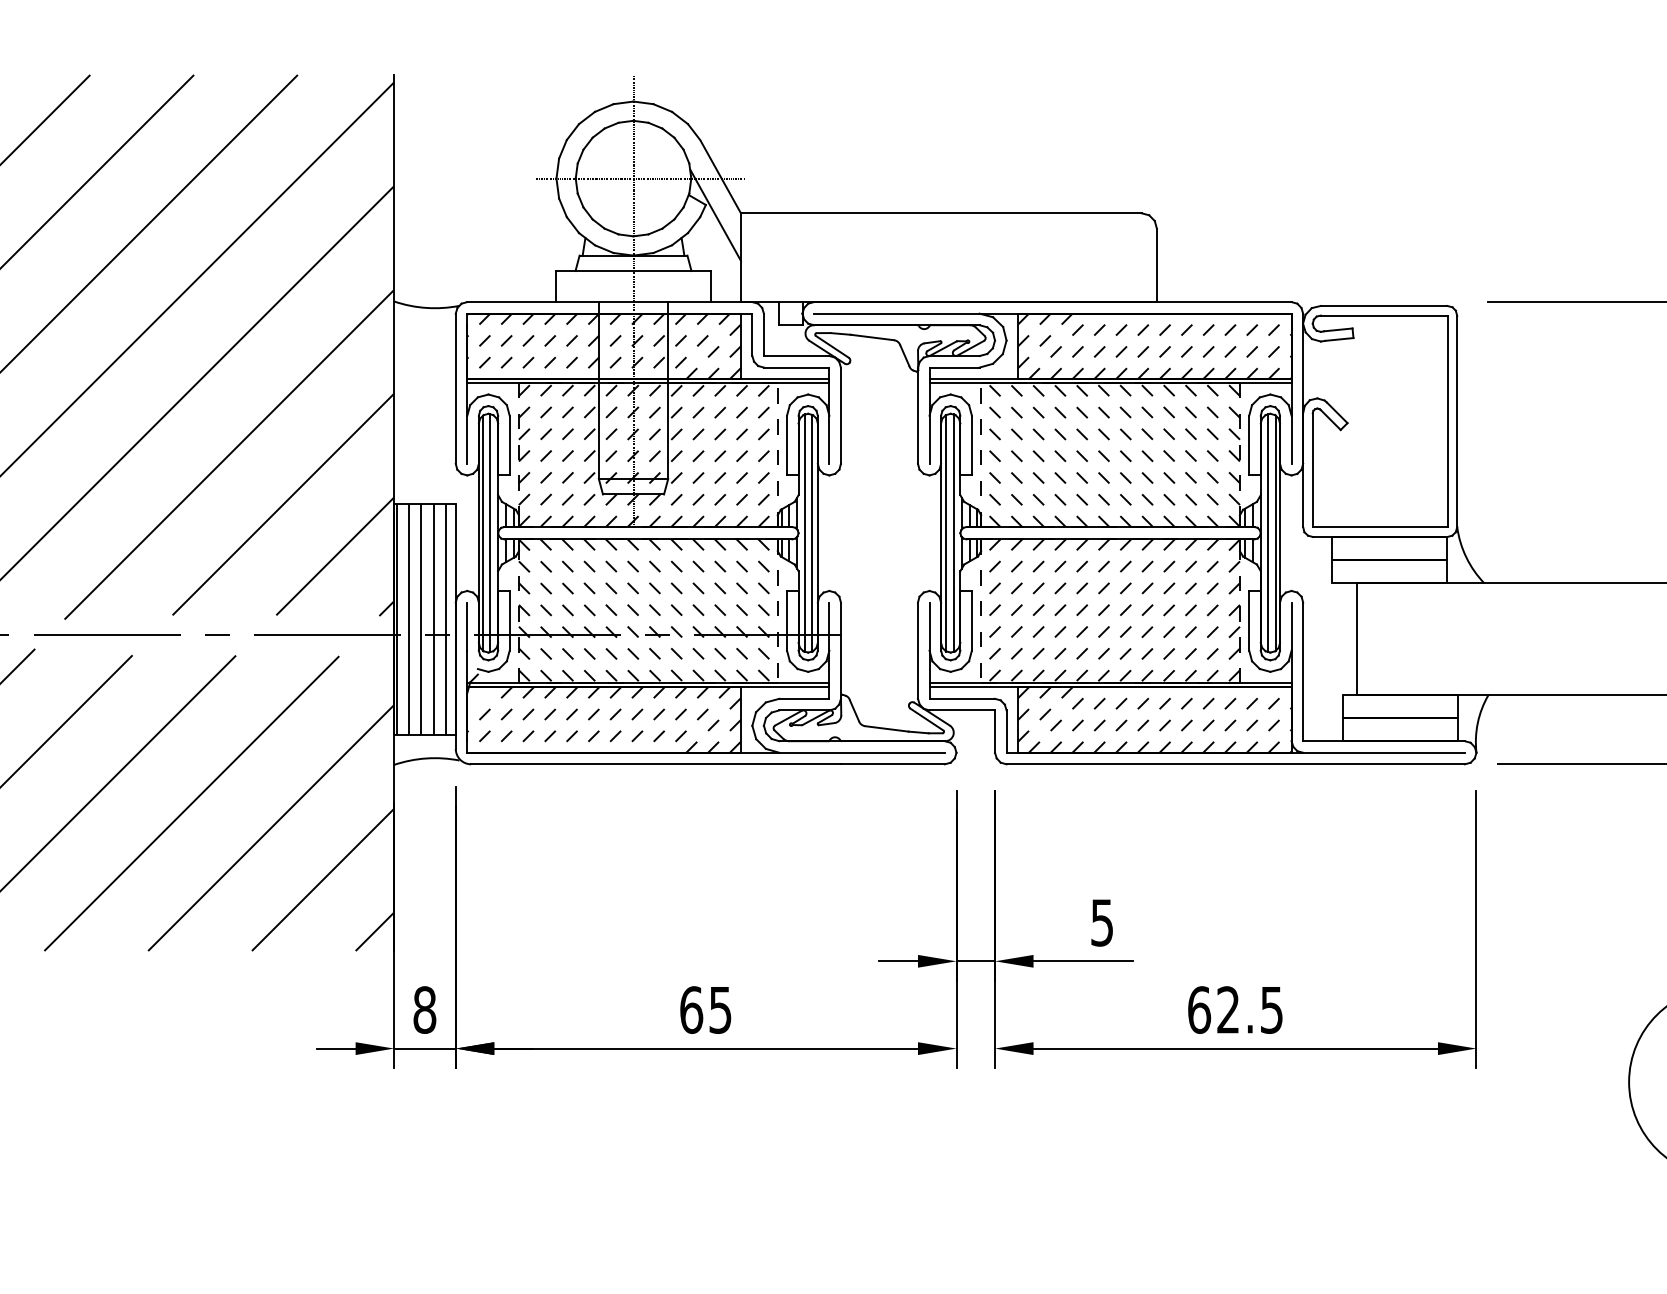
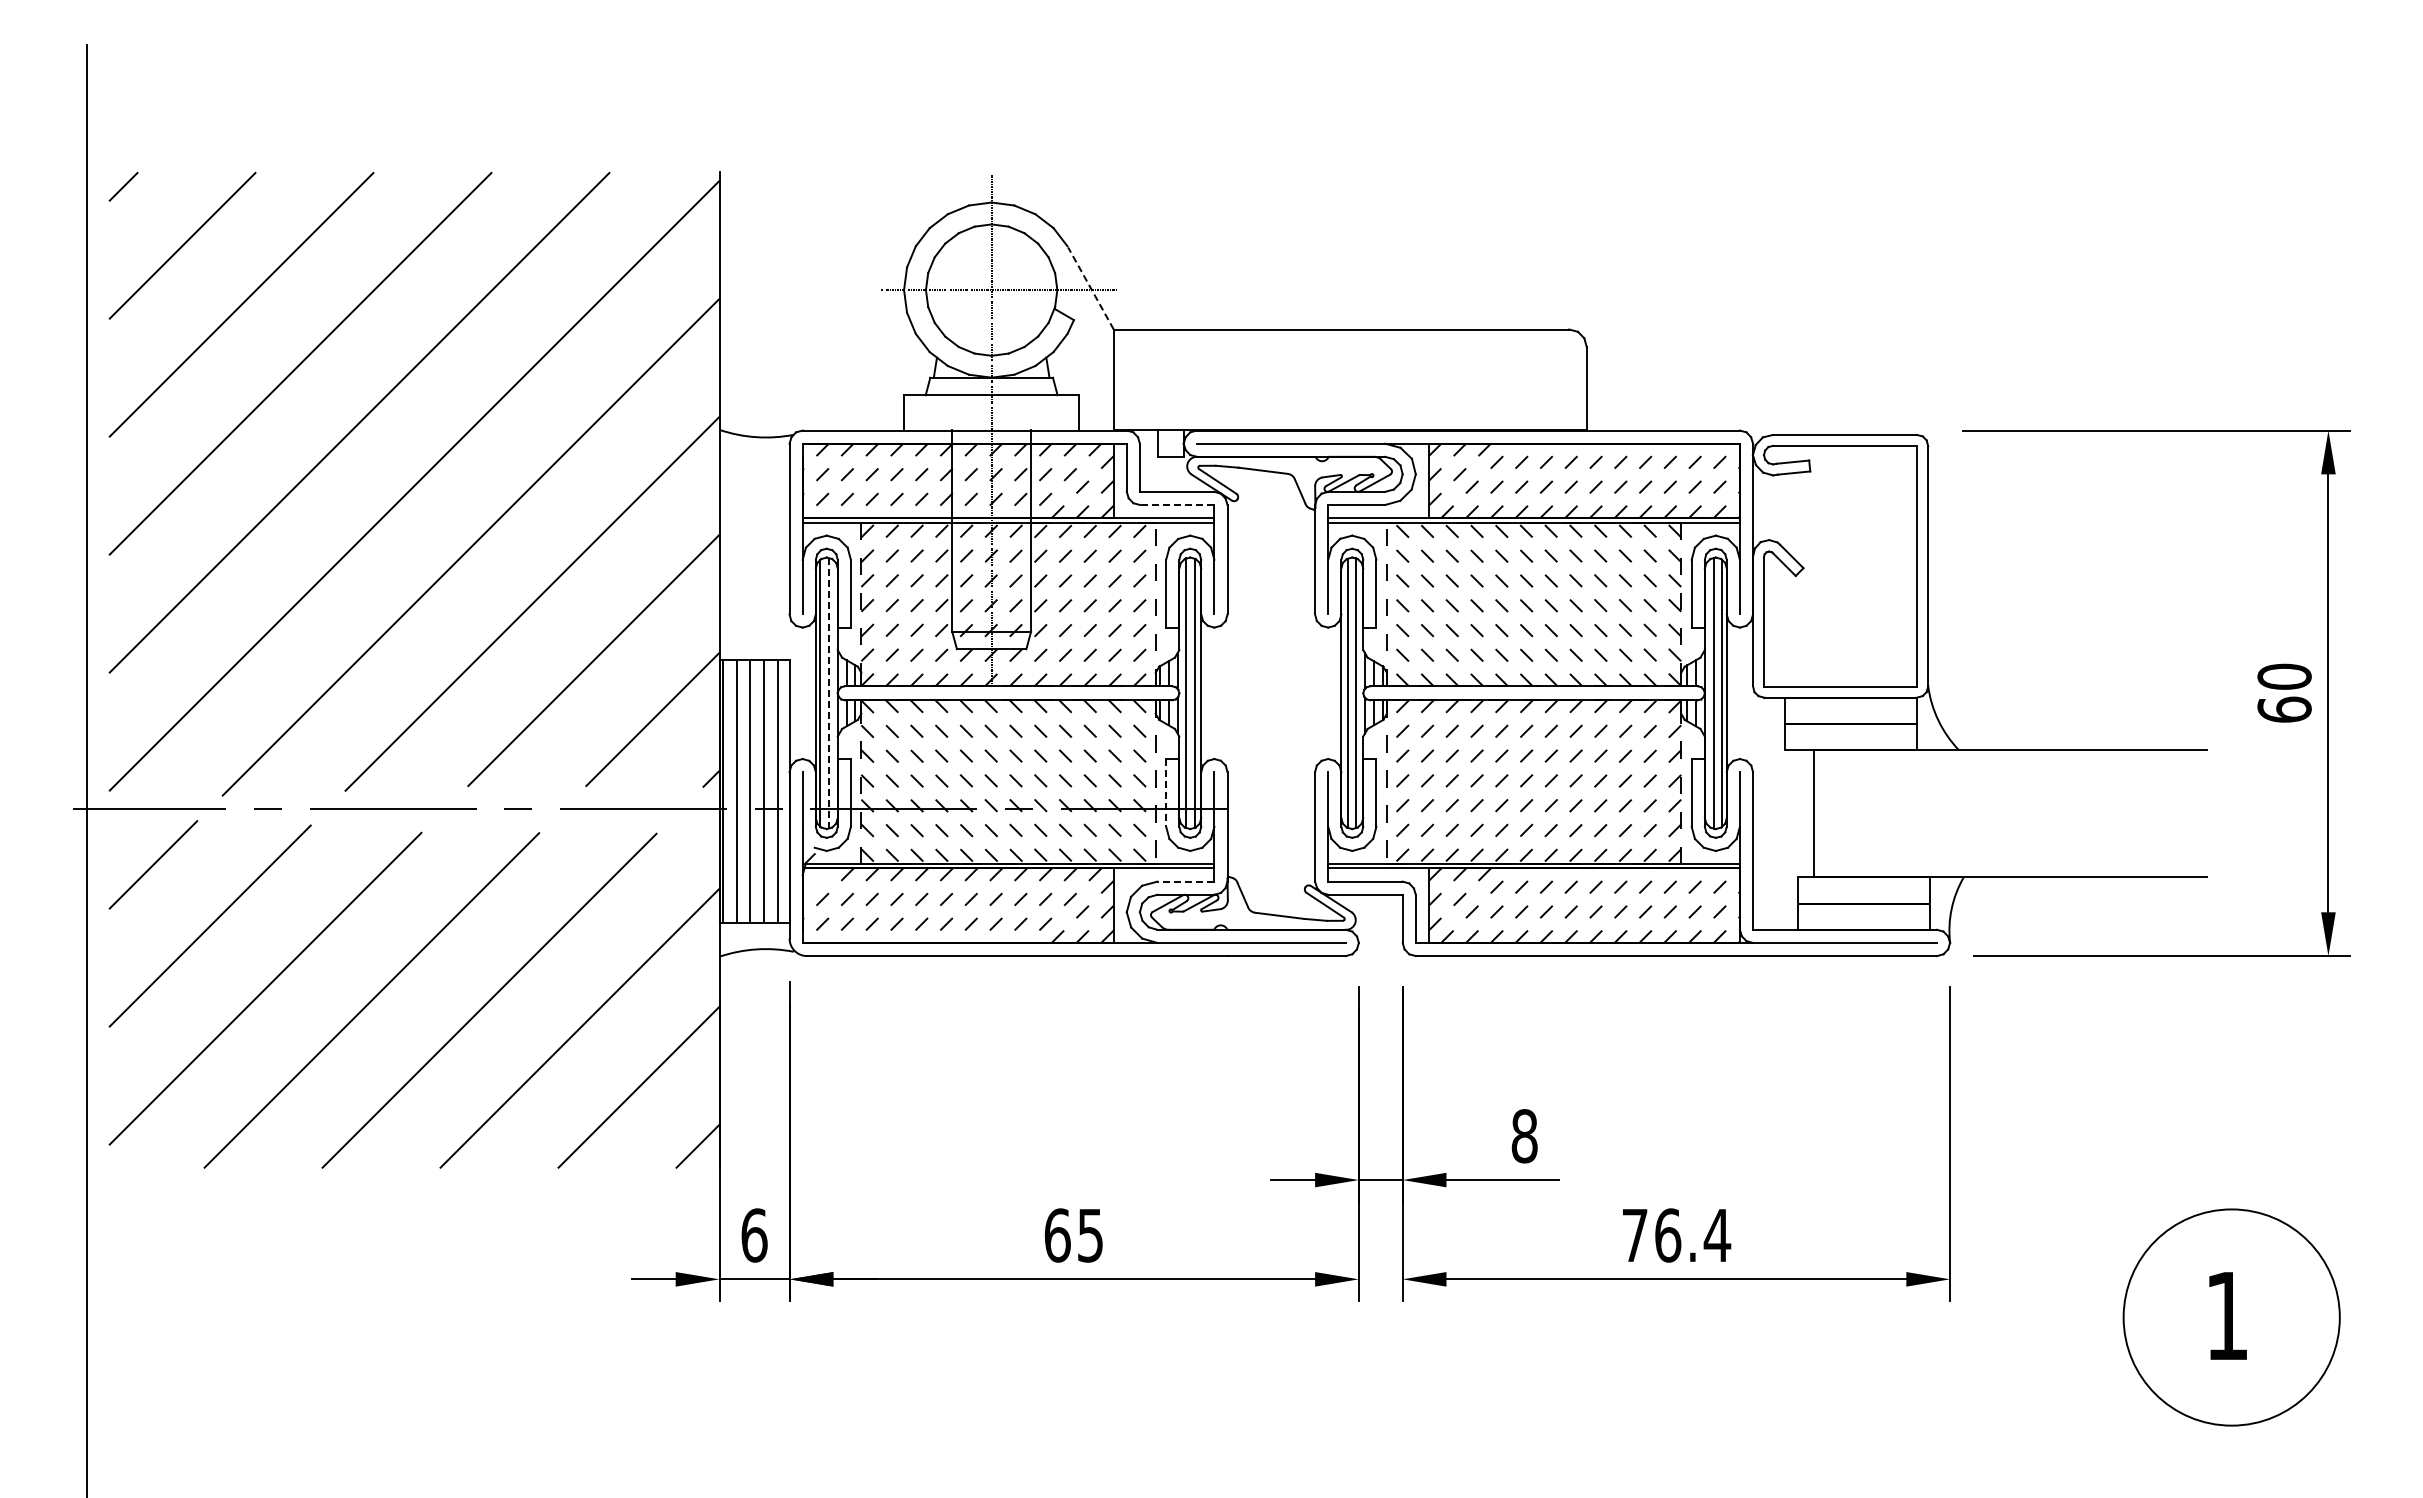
line: (721, 177) -> (1091, 288), solid -> dashed
line: (715, 214) -> (1084, 331), removed
line: (796, 368) -> (1176, 505), solid -> dashed
line: (490, 533) -> (828, 693), solid -> dashed
line: (787, 620) -> (1166, 792), solid -> dashed
line: (804, 698) -> (1185, 881), solid -> dashed
text: (1102, 922) -> (1524, 1136), 5 -> 8
text: (424, 1010) -> (754, 1235), 8 -> 6
text: (1235, 1010) -> (1676, 1235), 62.5 -> 76.4

